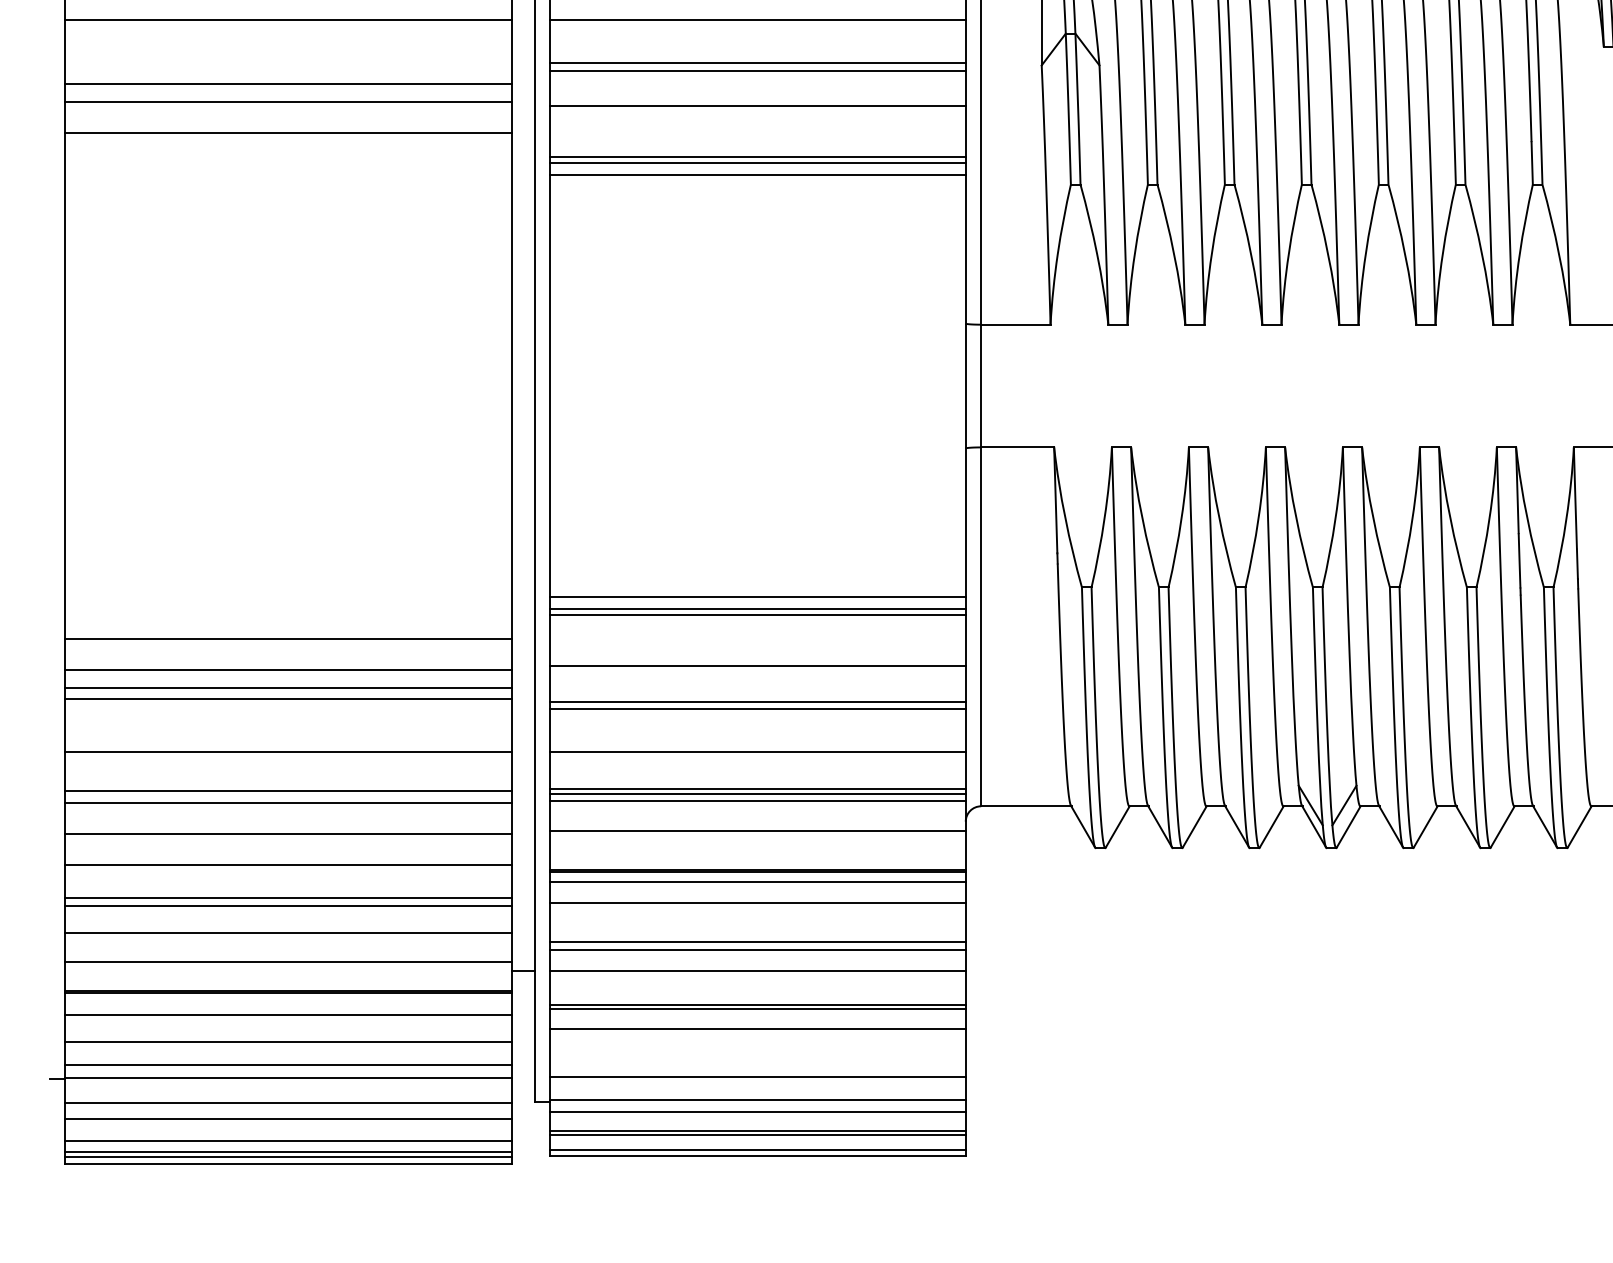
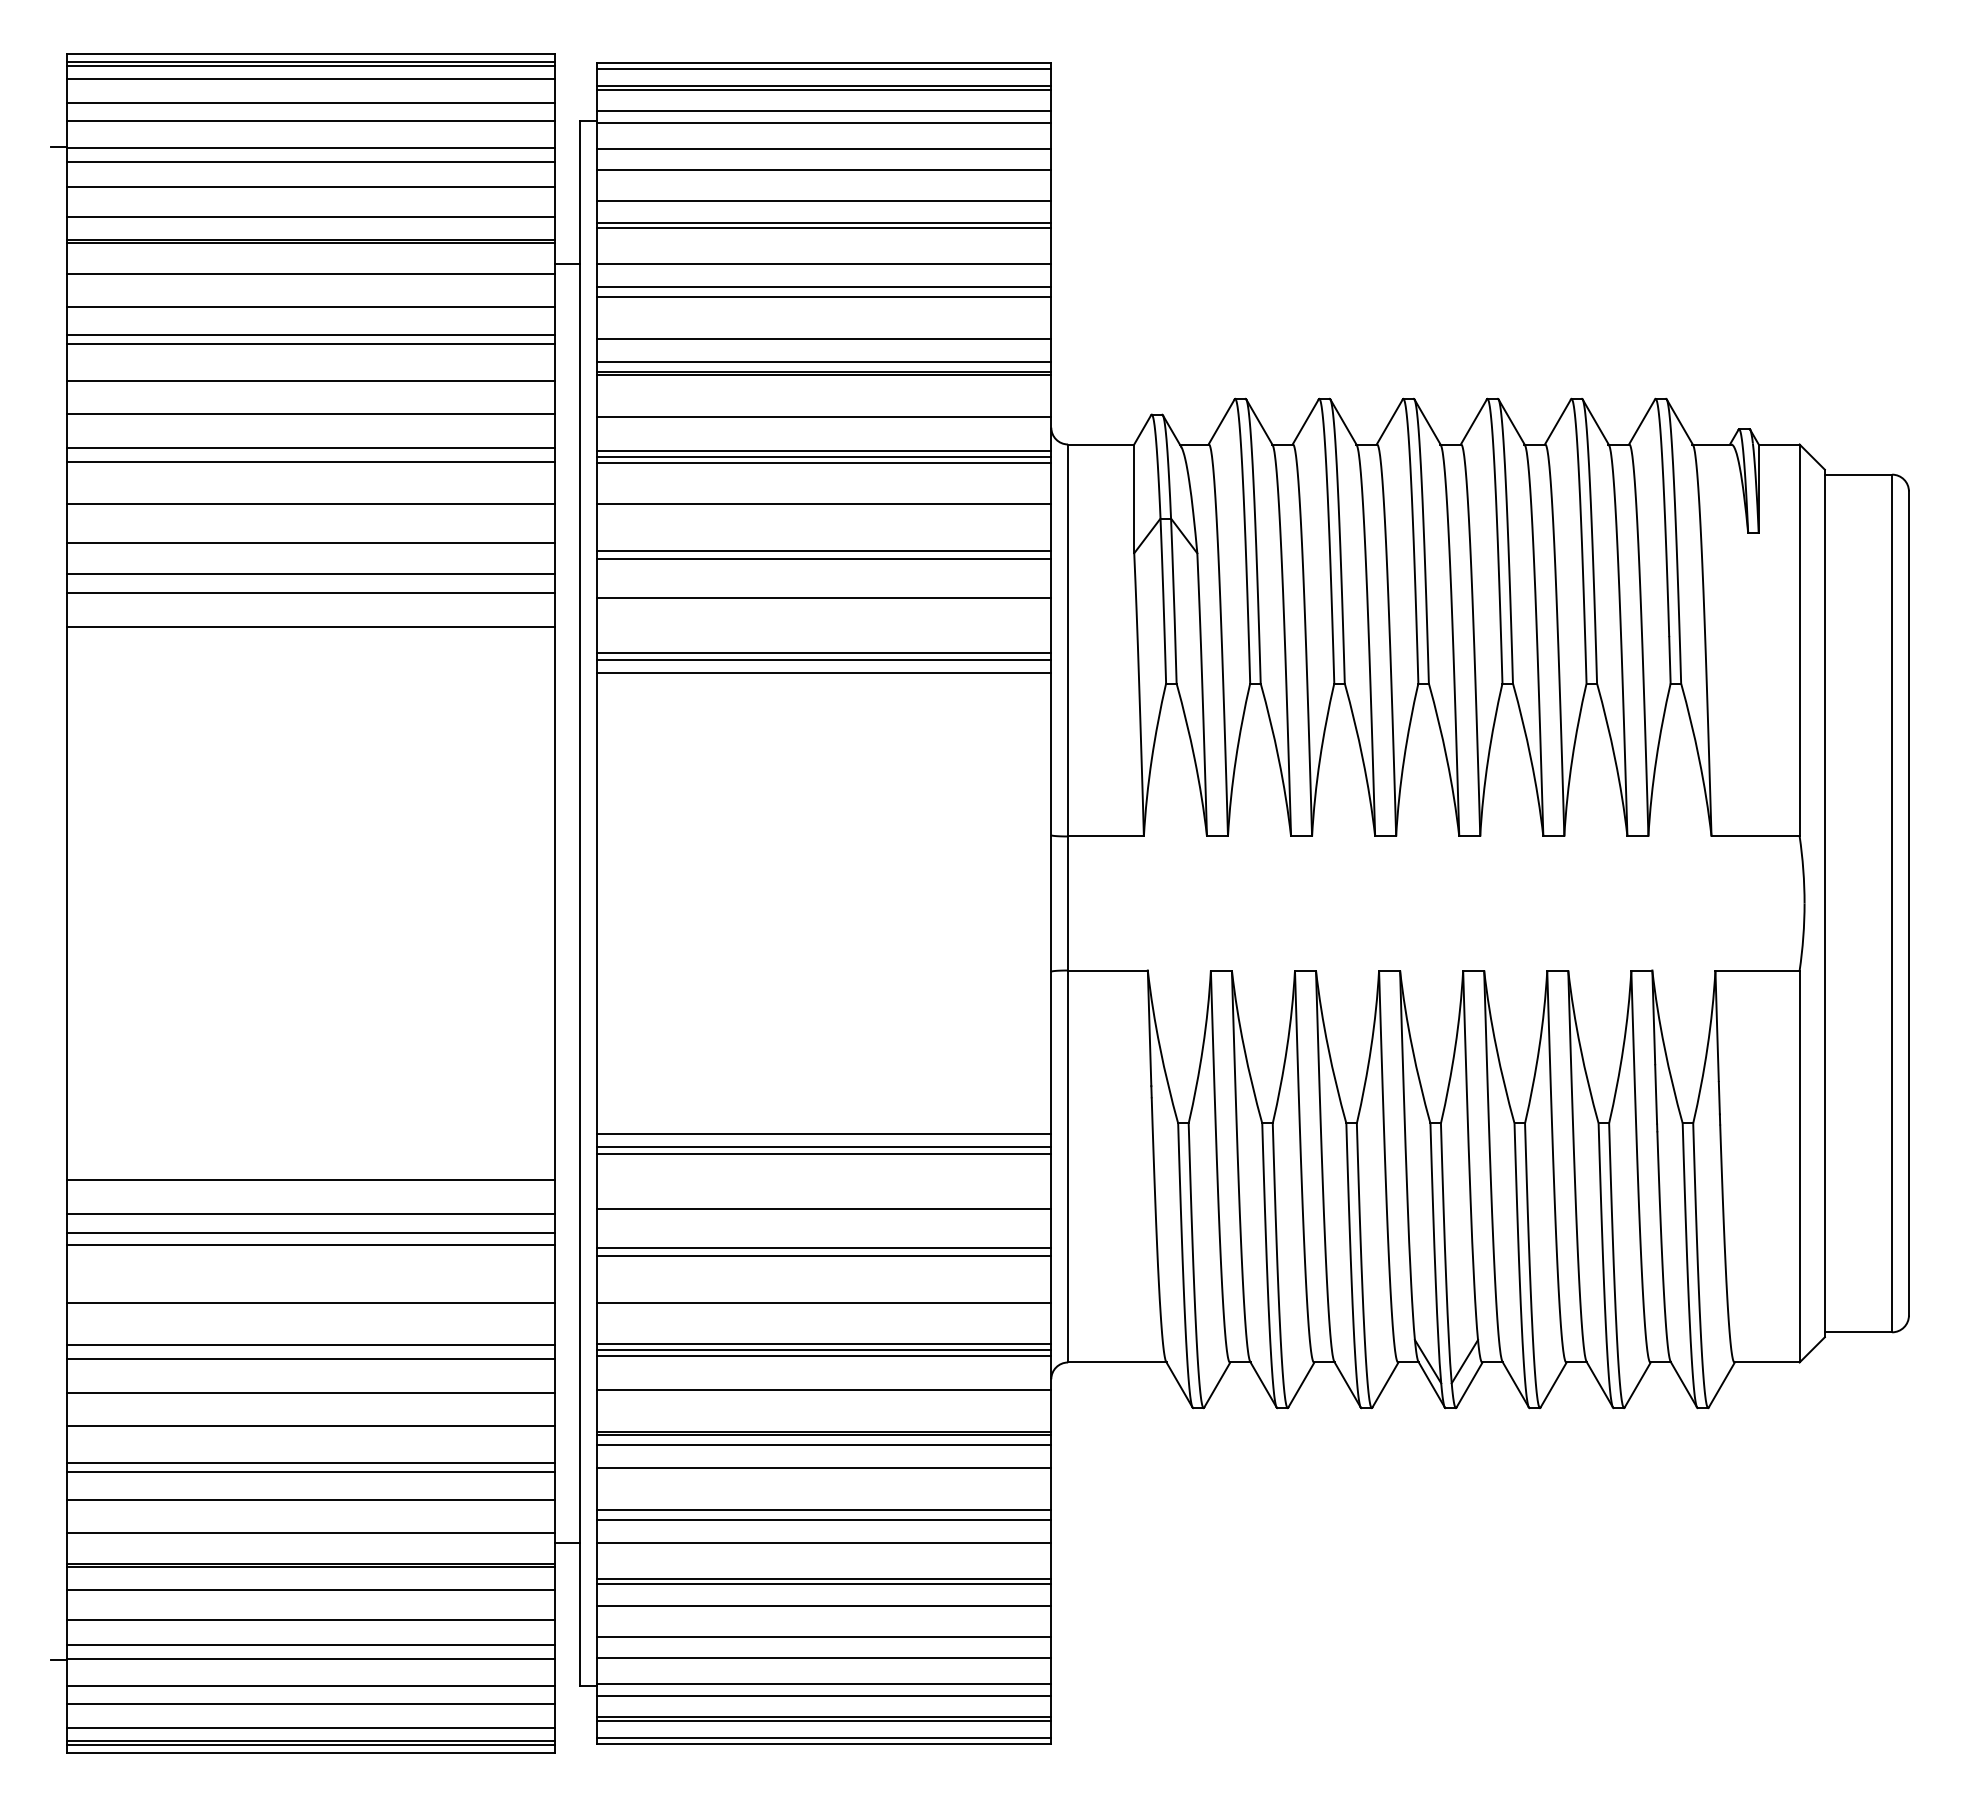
line: (288, 55) -> (311, 542), added
line: (758, 1058) -> (824, 1637), added

